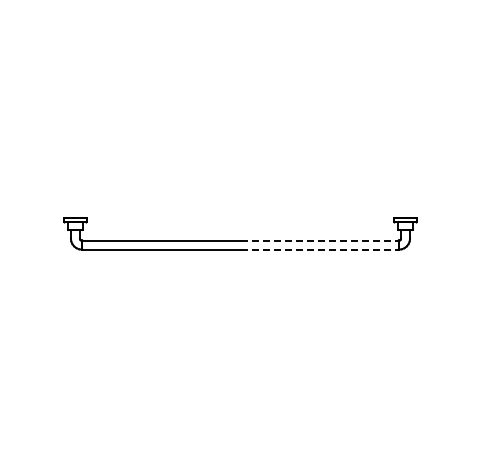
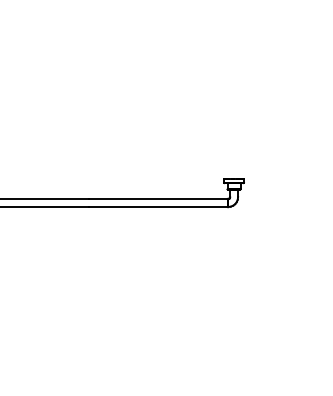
line: (320, 240) -> (159, 198), dashed -> solid
line: (320, 249) -> (159, 206), dashed -> solid

